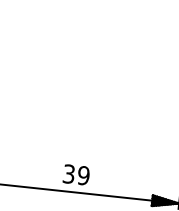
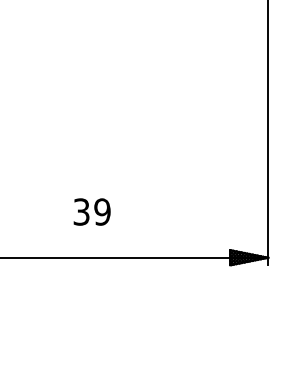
text: (76, 174) -> (91, 211), moved

